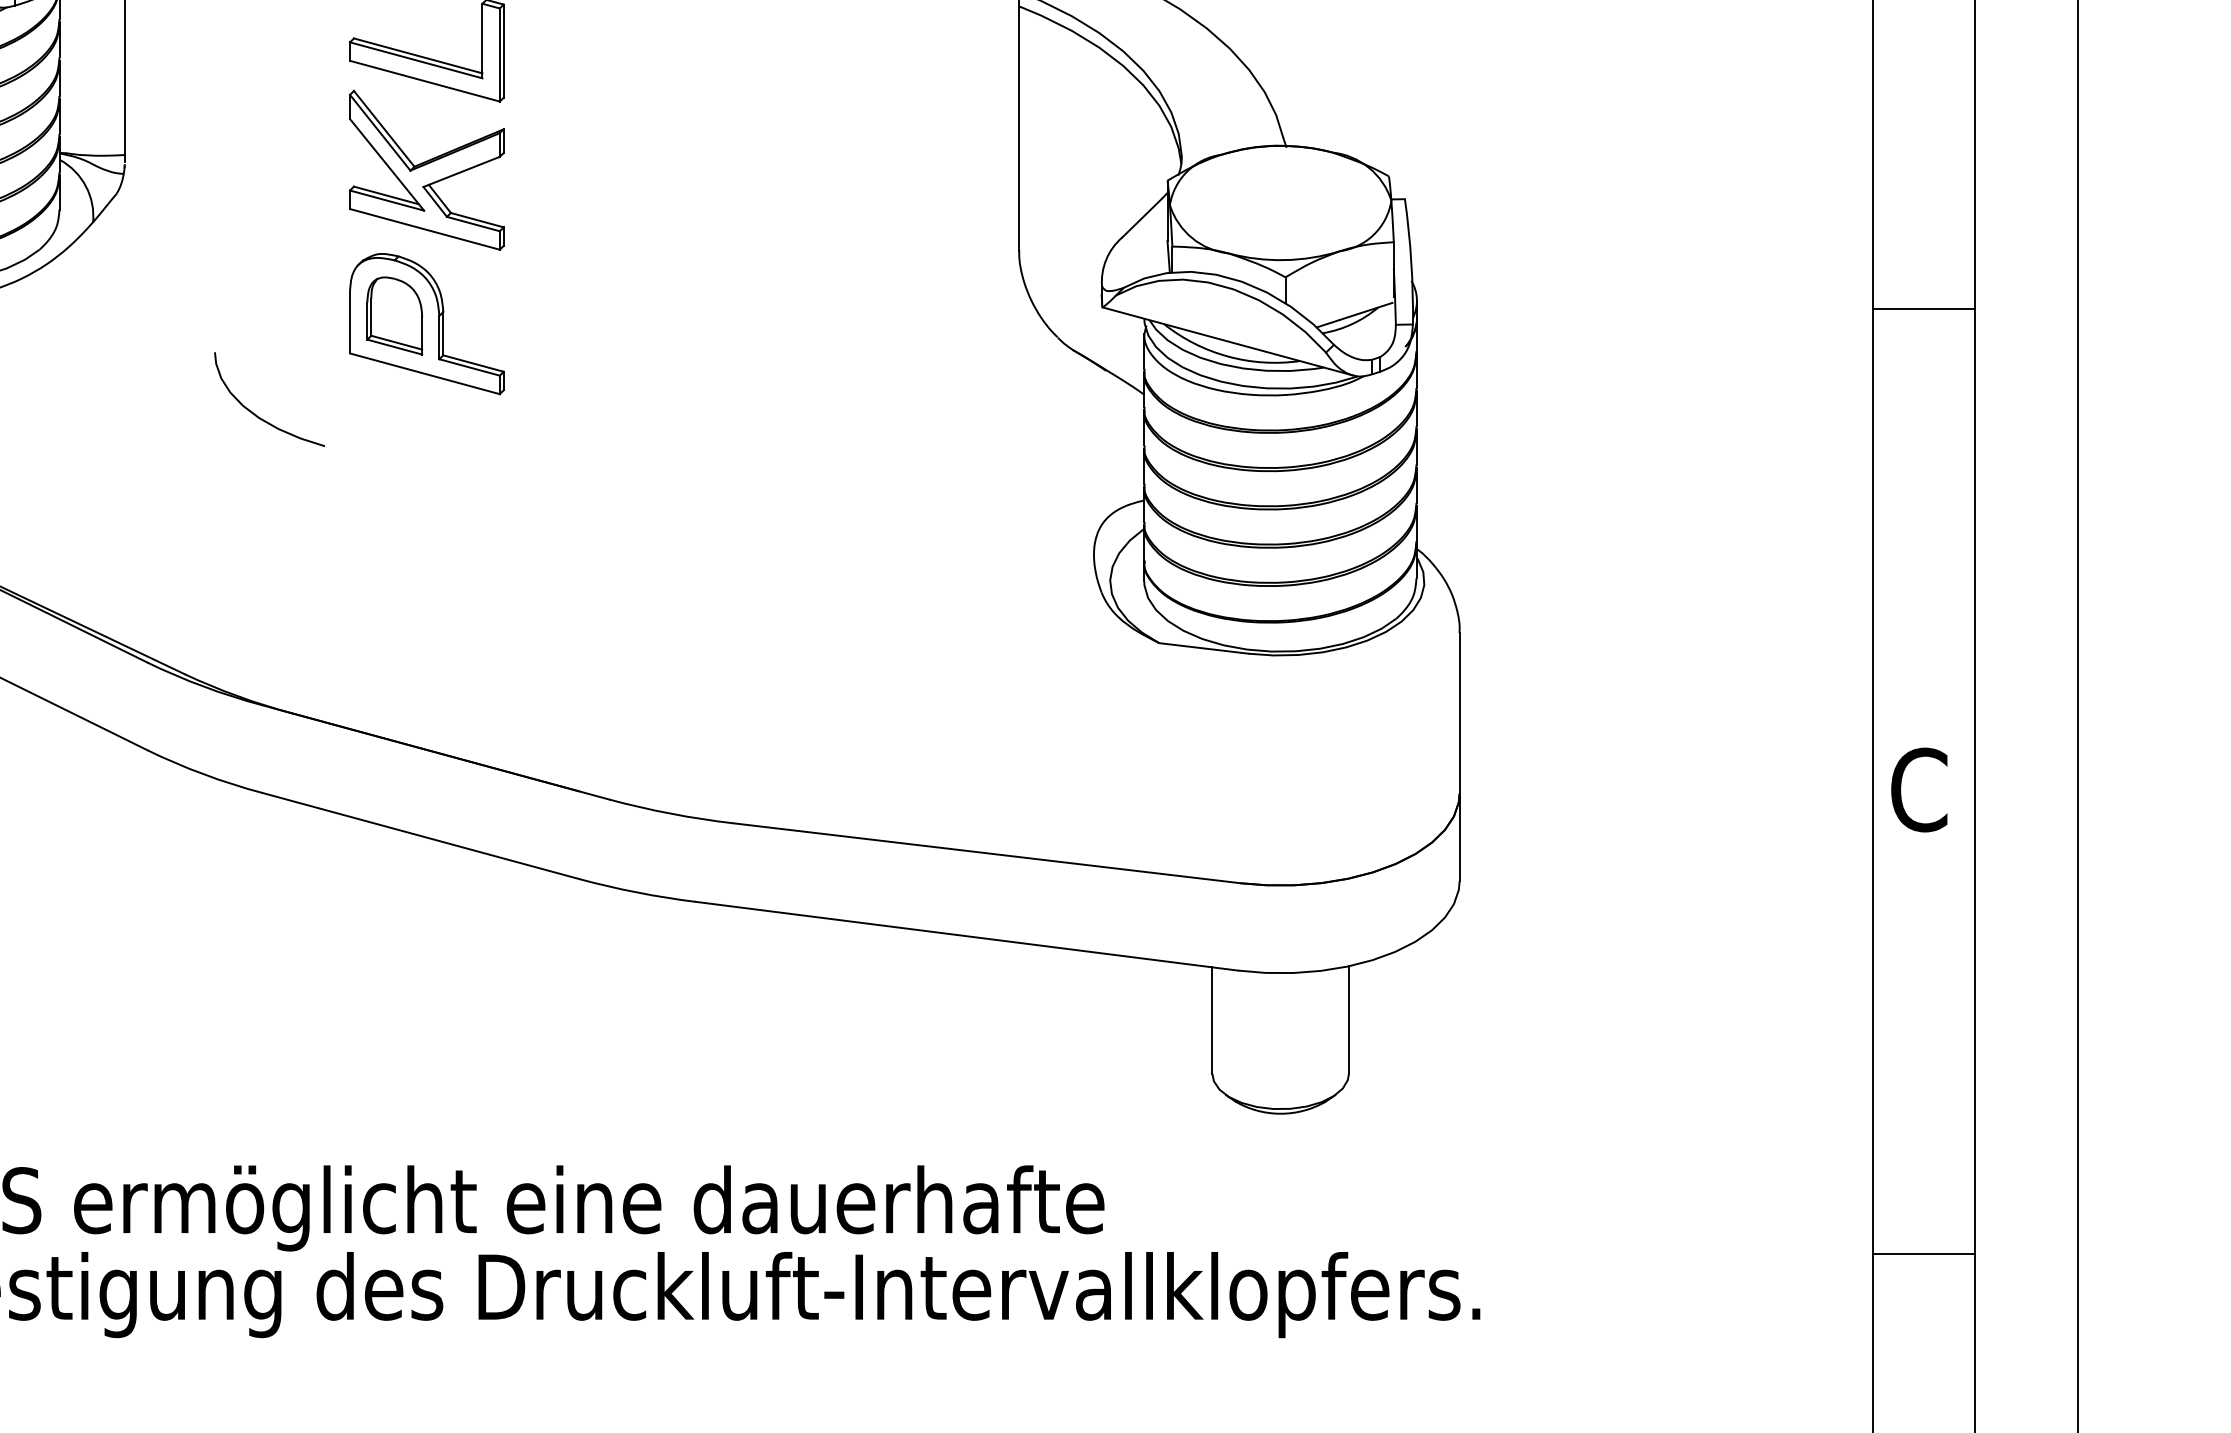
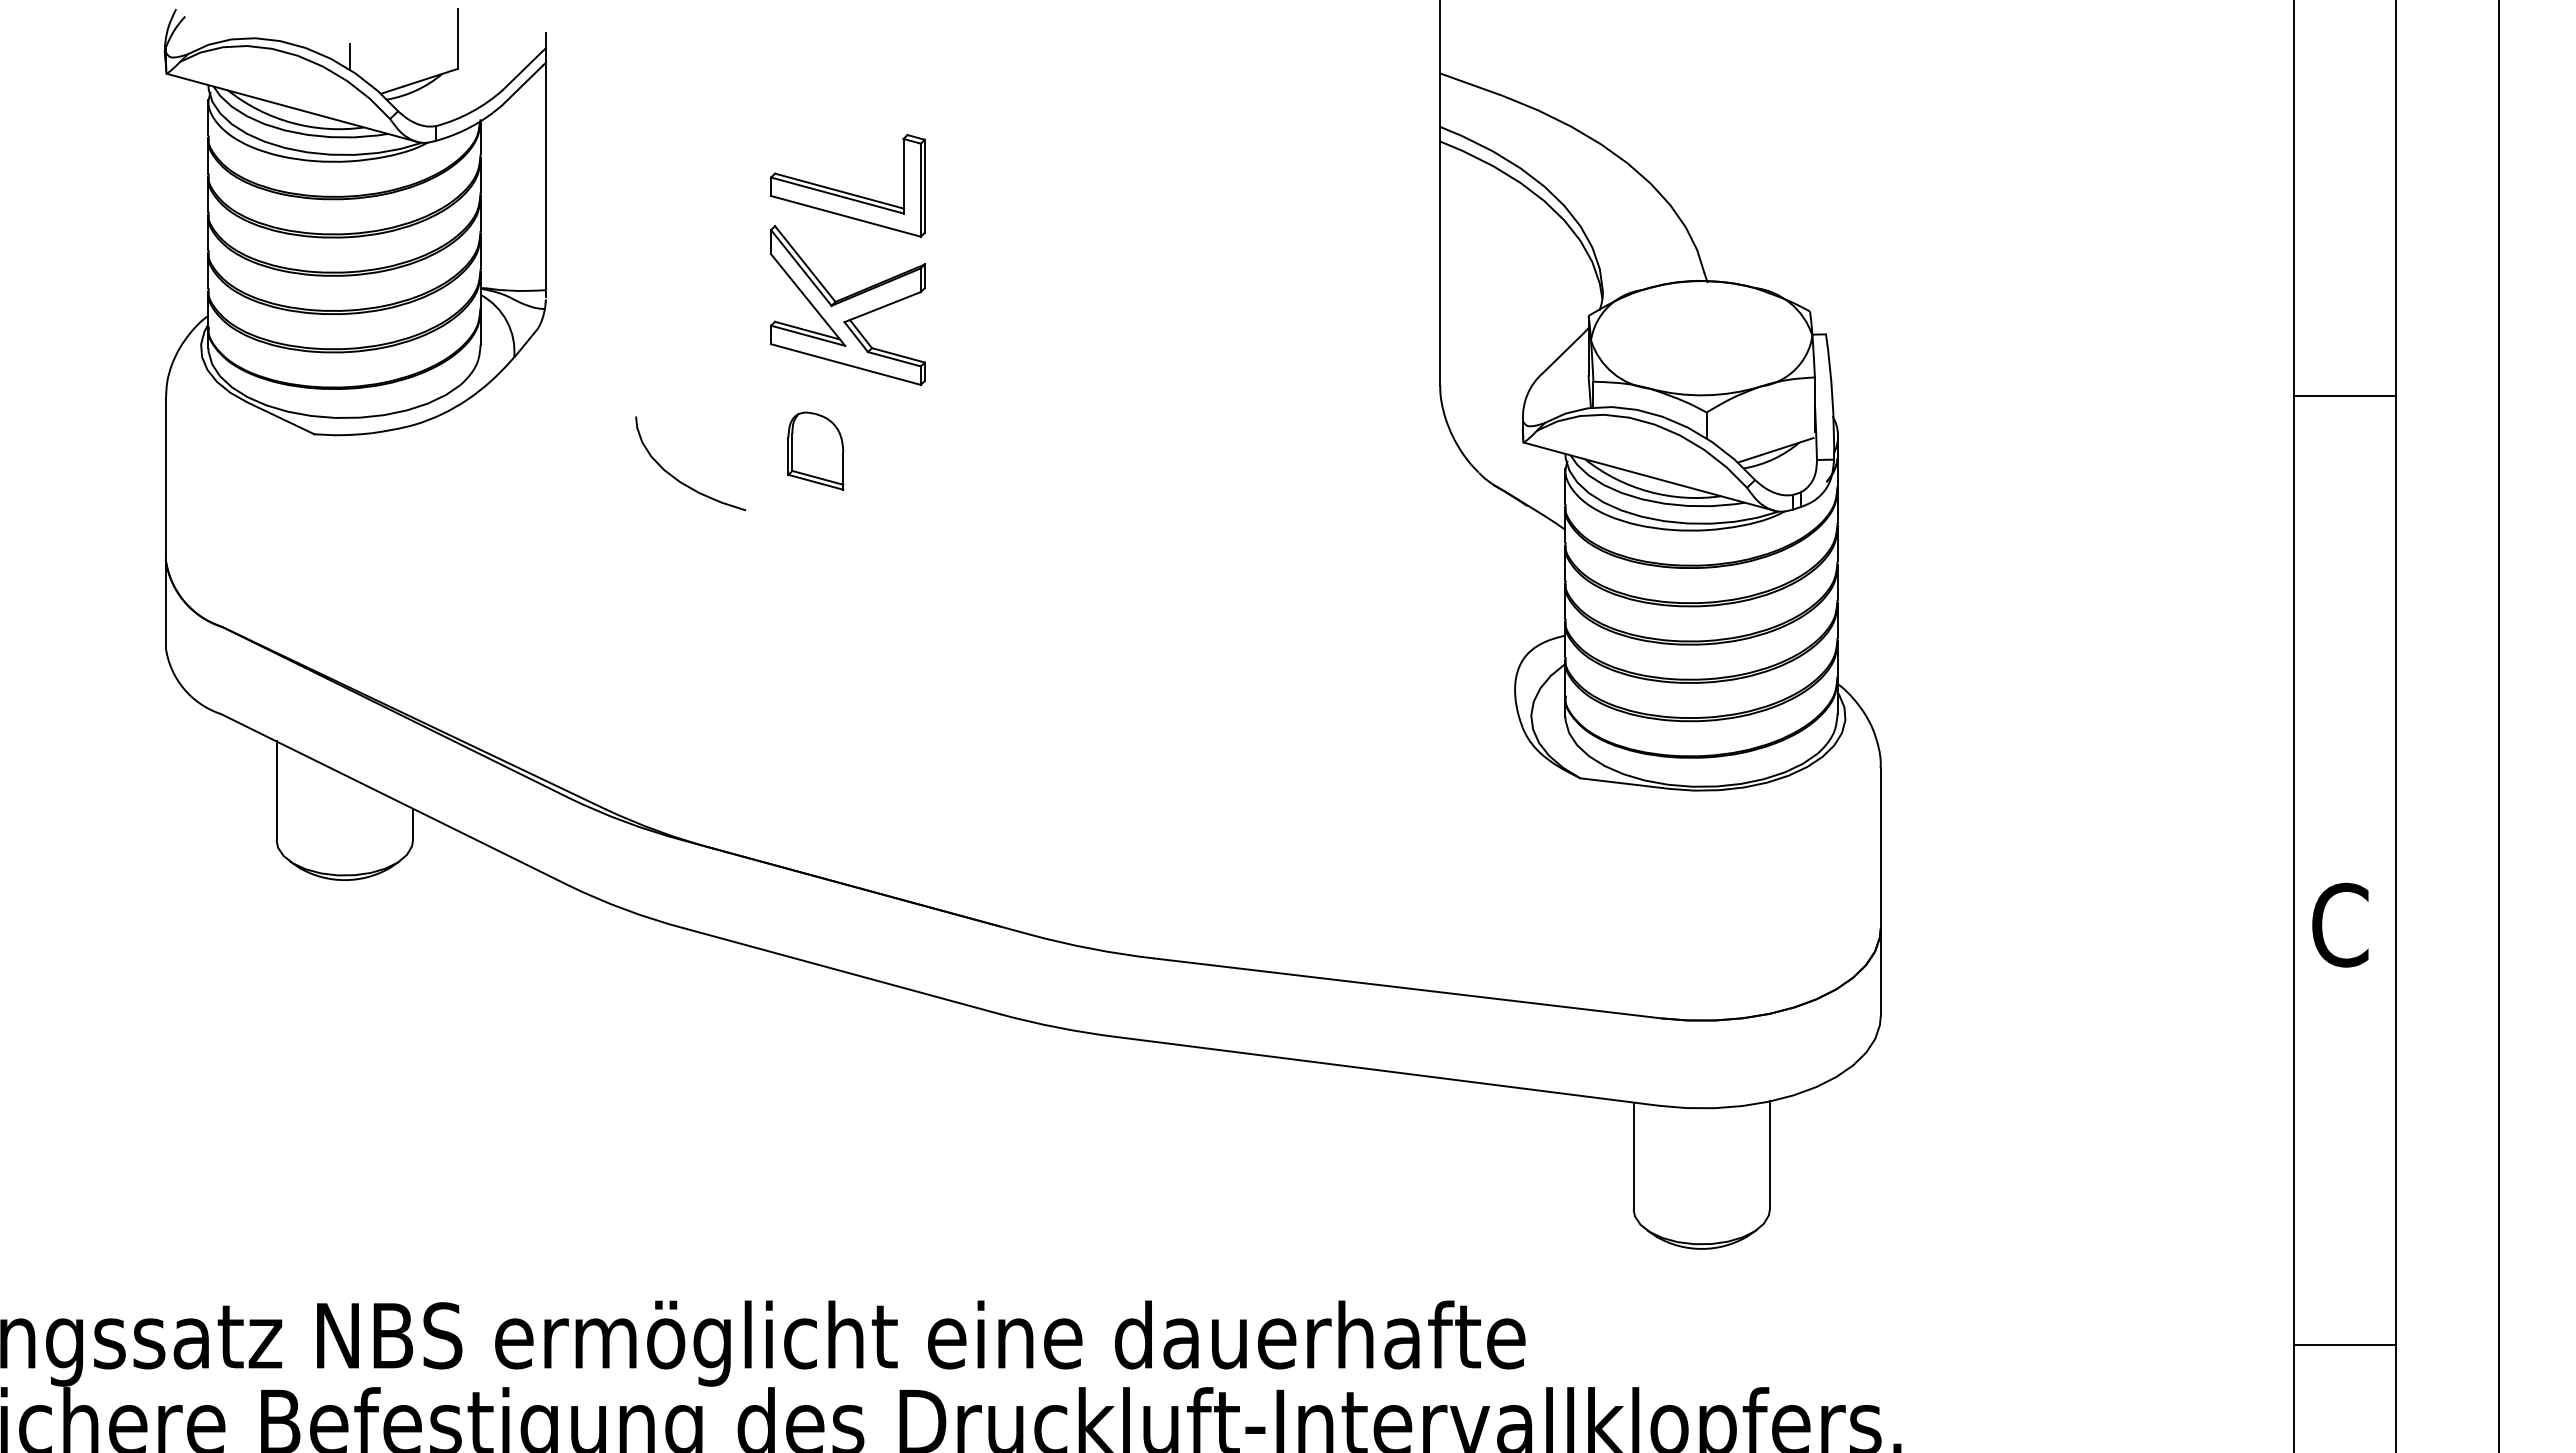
line: (1924, 309) -> (2345, 396), moved
part: (426, 324) -> (847, 459), removed
curve: (256, 414) -> (677, 478), moved
line: (1924, 1253) -> (2345, 1344), moved

